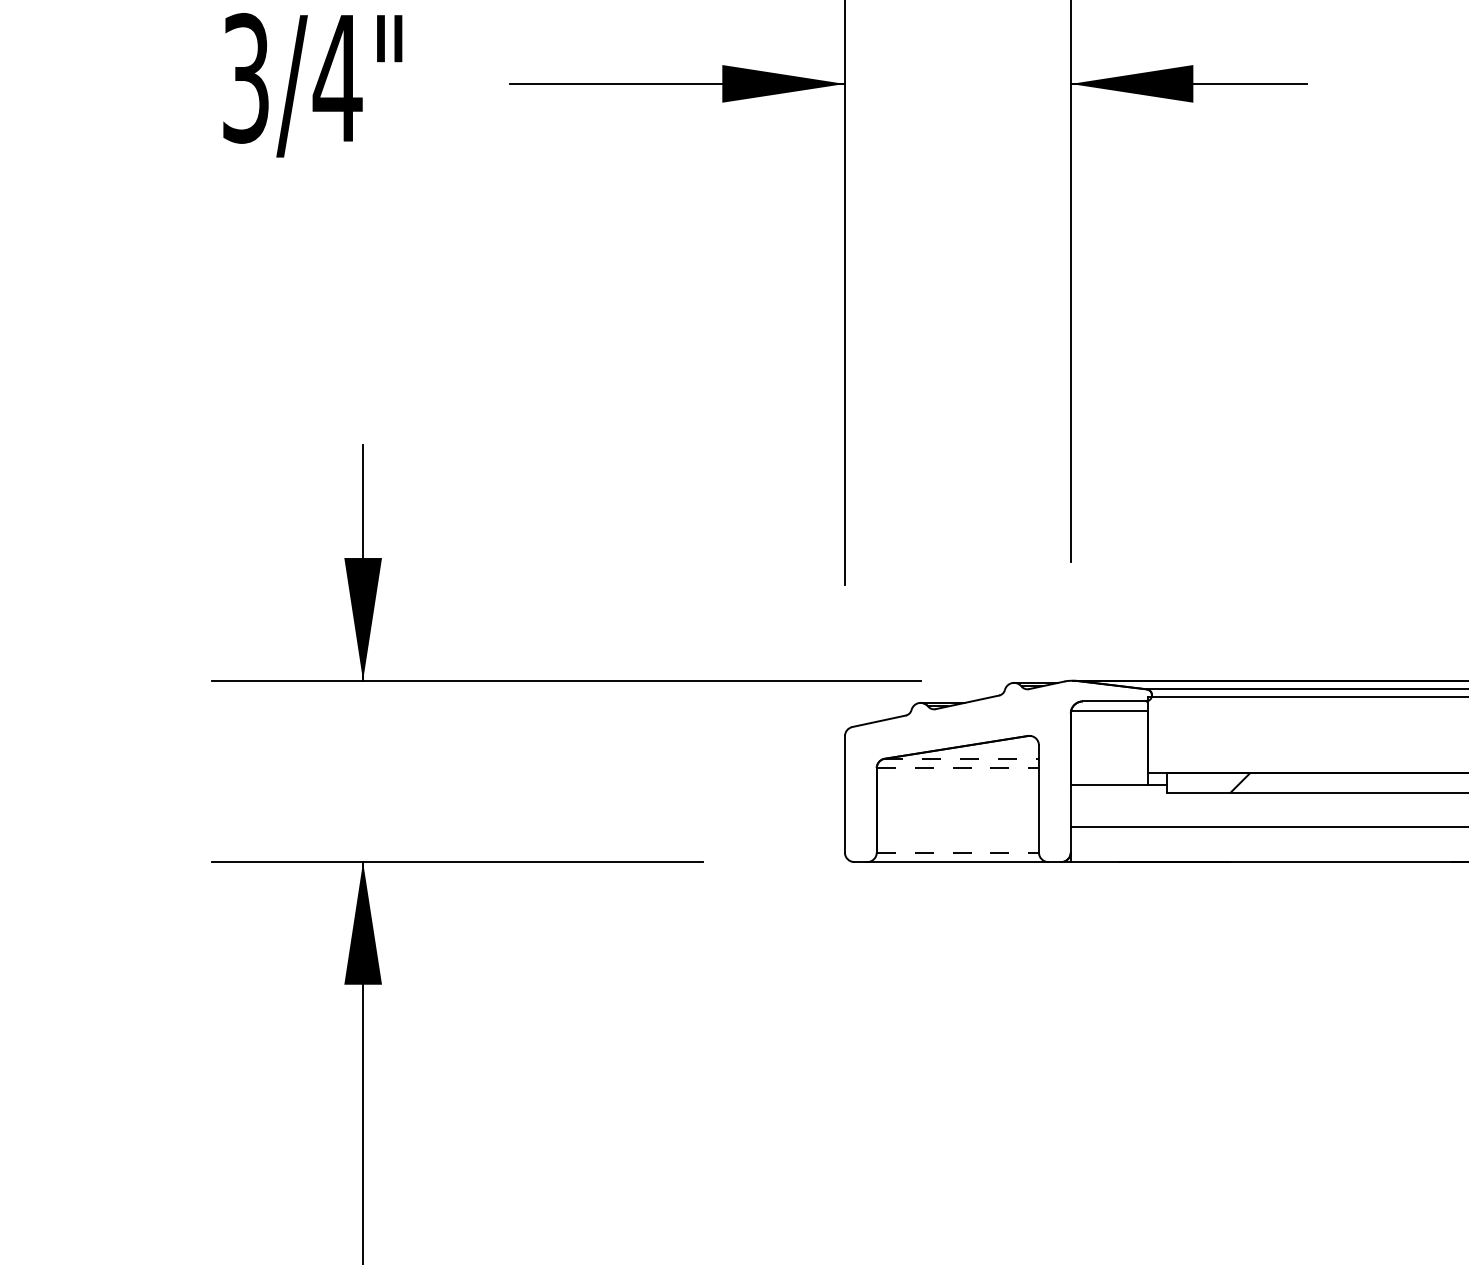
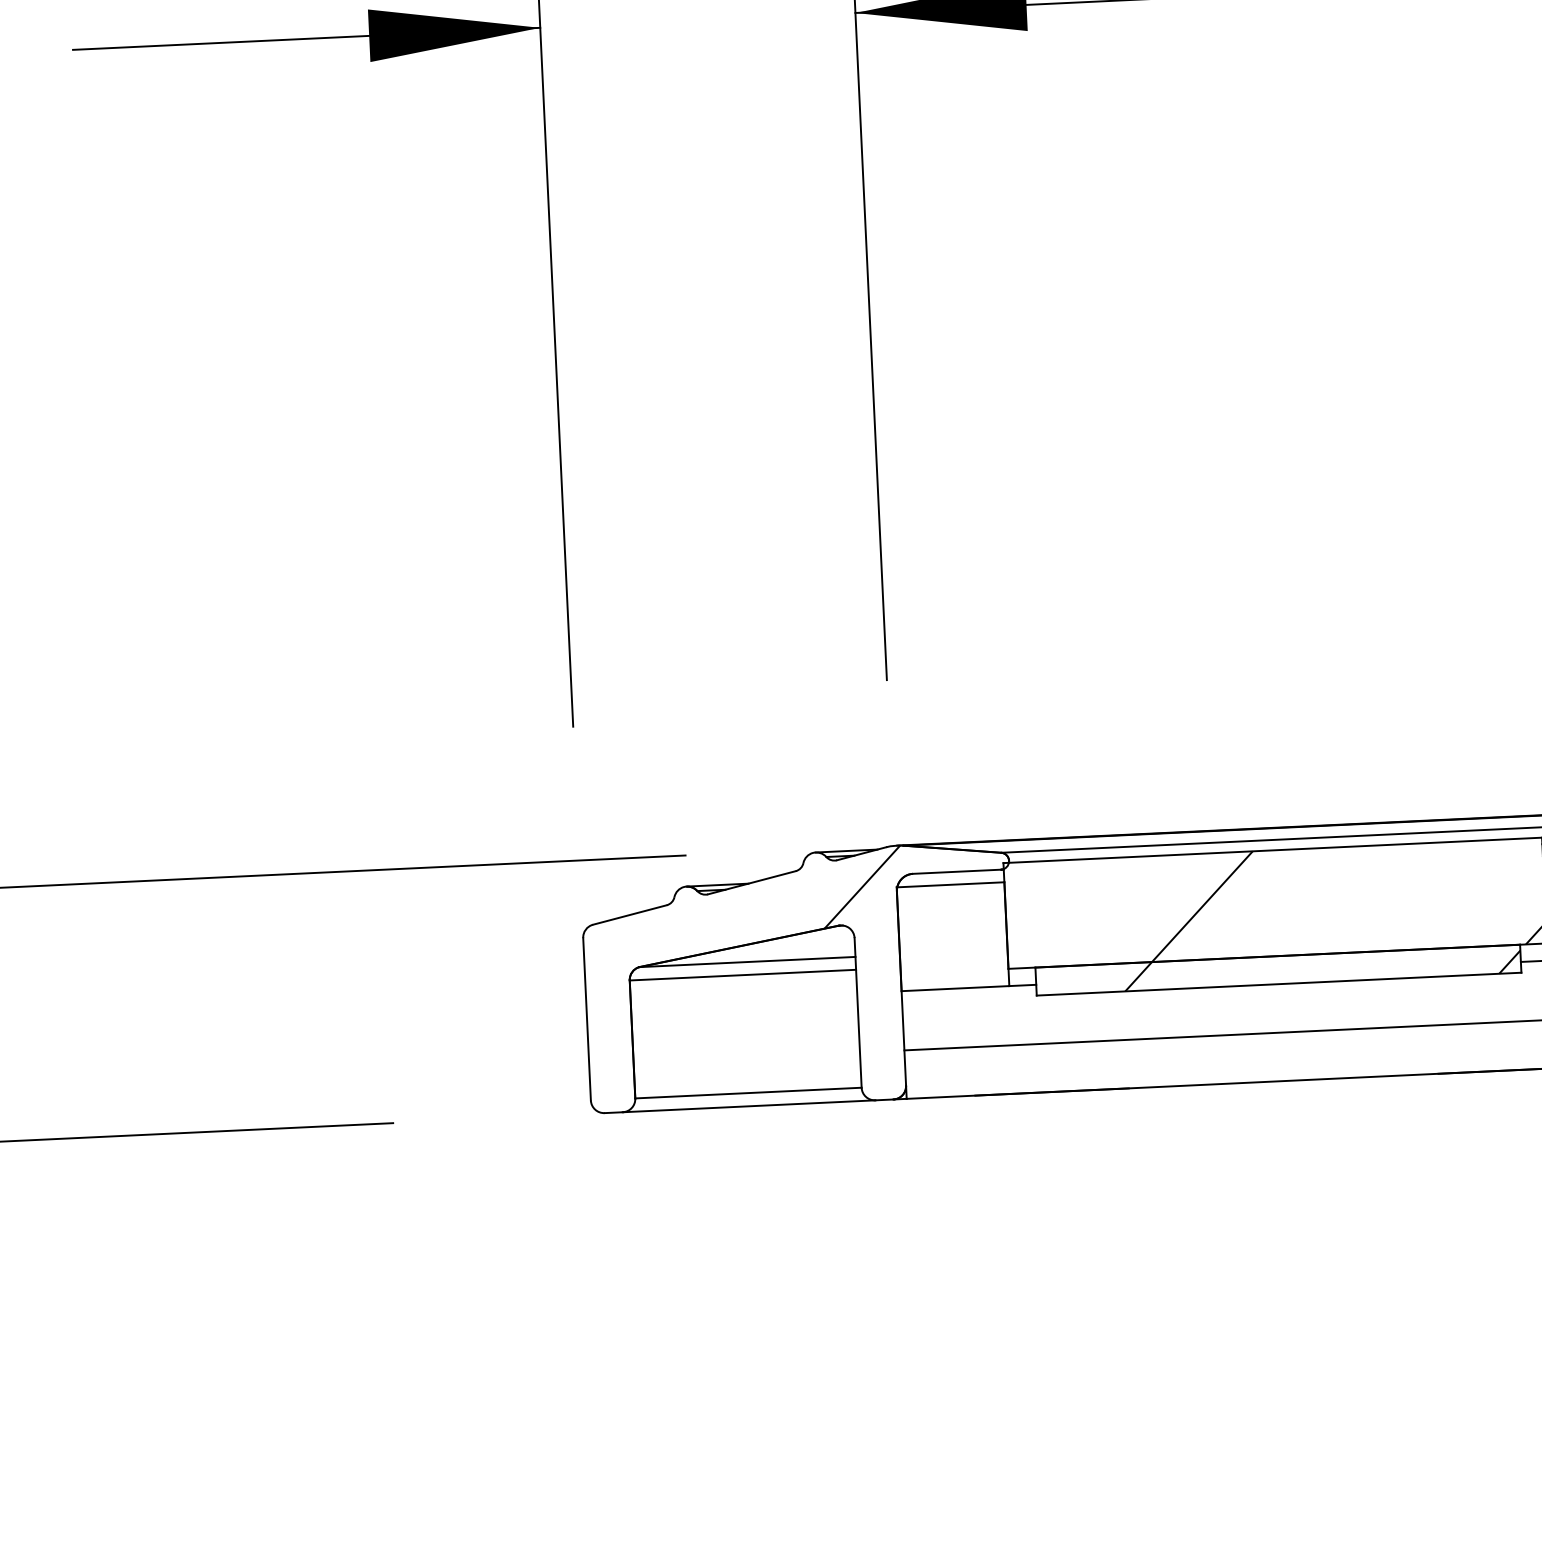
hatch: (1045, 708) -> (861, 886), added
hatch: (1288, 734) -> (1202, 906), added
line: (962, 758) -> (748, 961), dashed -> solid
line: (958, 768) -> (743, 975), dashed -> solid
line: (958, 852) -> (749, 1092), dashed -> solid

